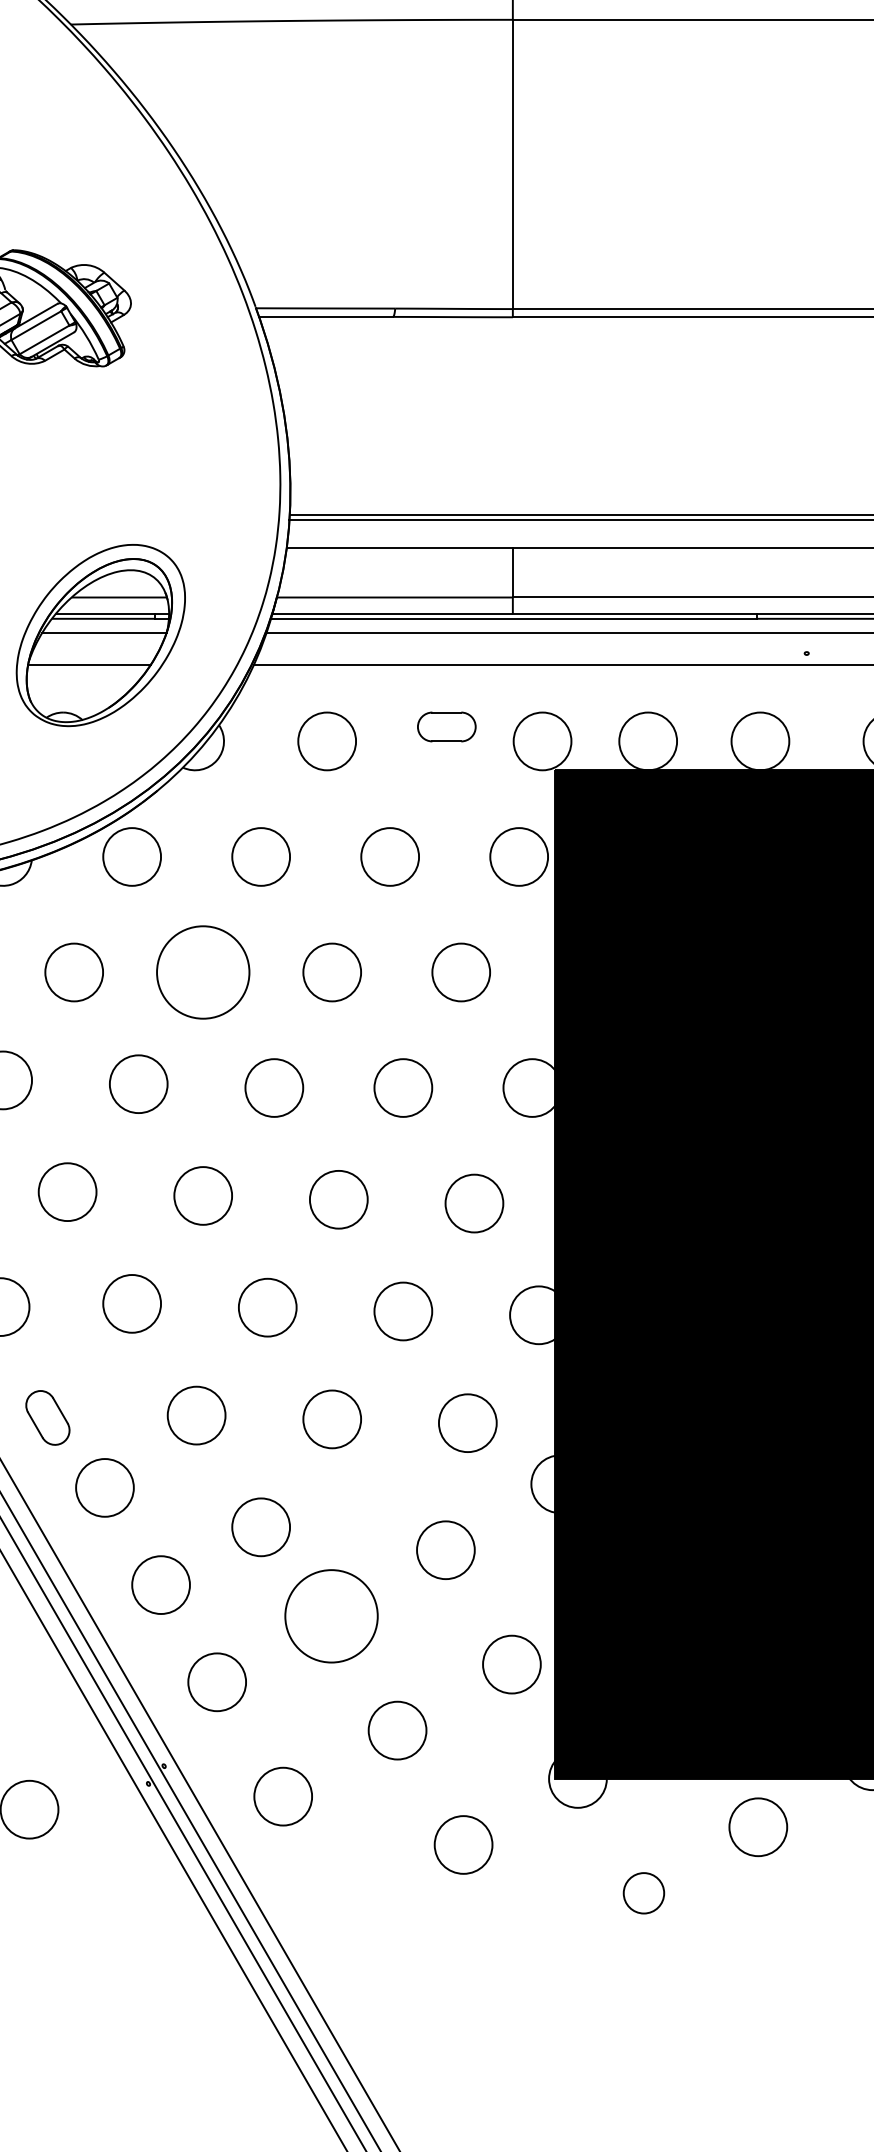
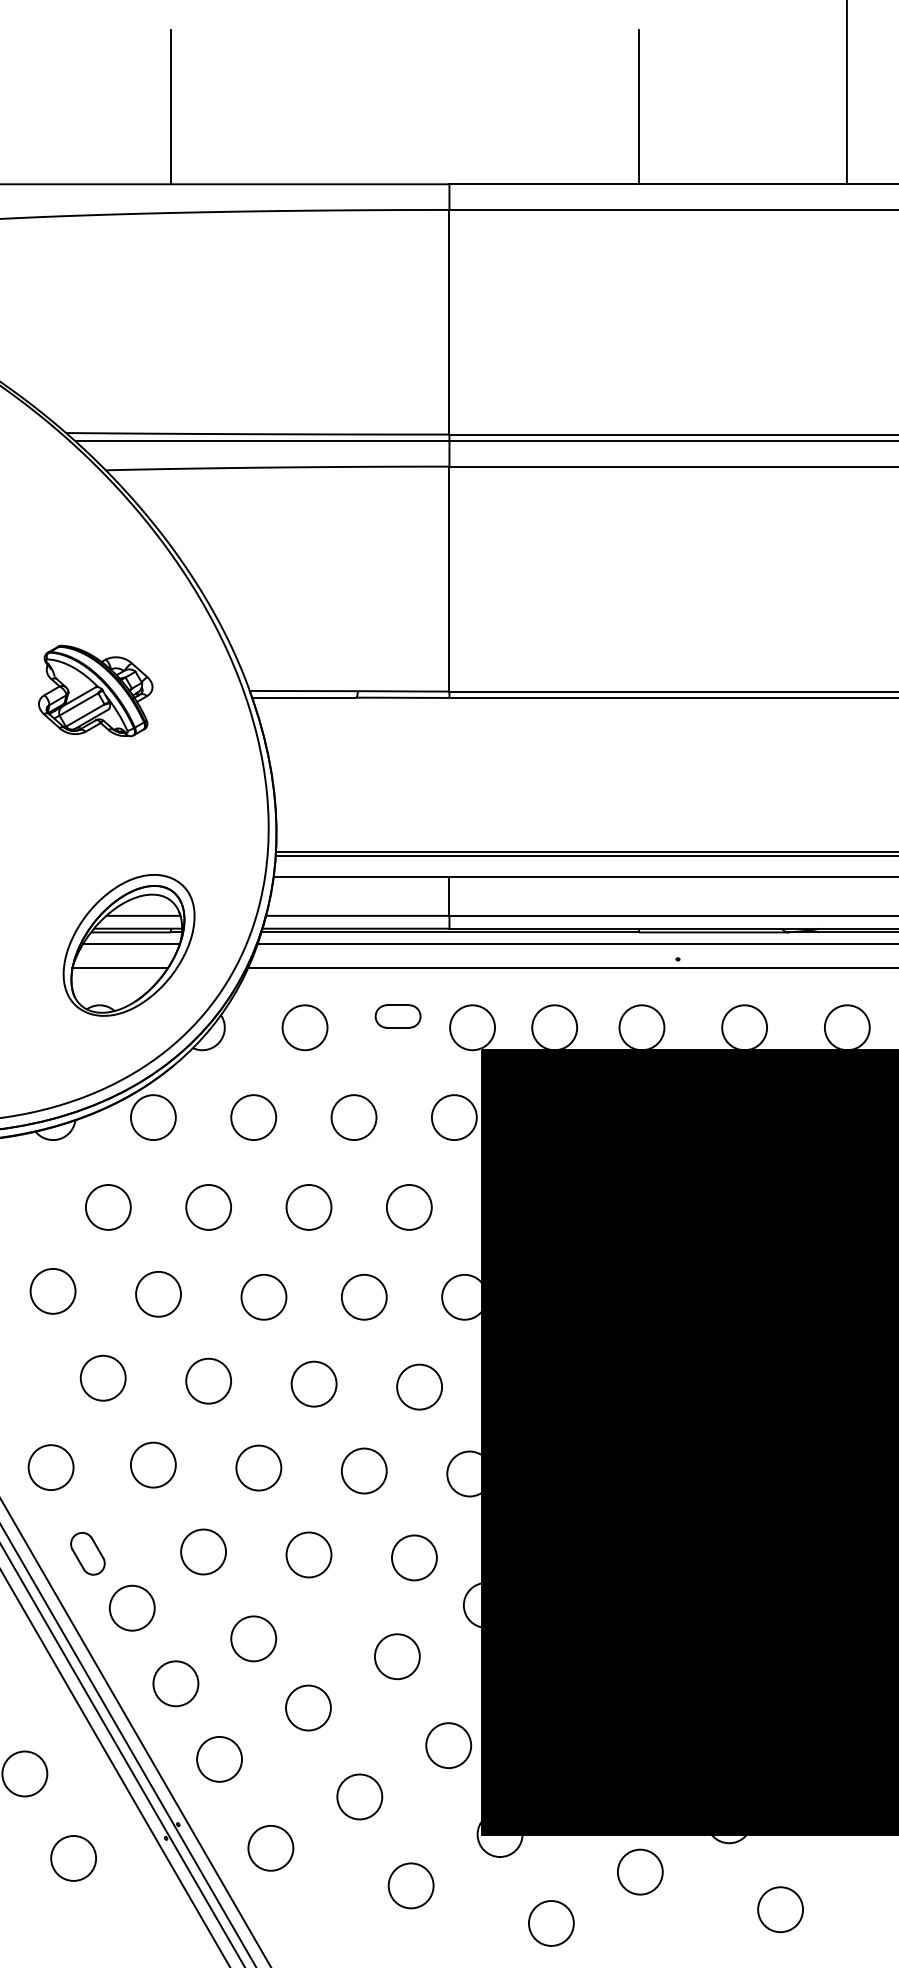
circle: (202, 972) -> (208, 1207), size x0.62
circle: (331, 1615) -> (308, 1707), size x0.62
circle: (642, 1893) -> (550, 1923), size x1.43

